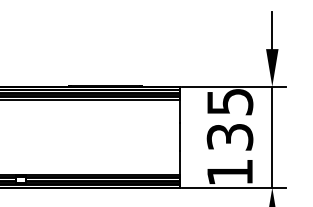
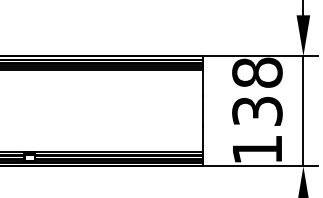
text: (229, 101) -> (256, 72), 135 -> 138

